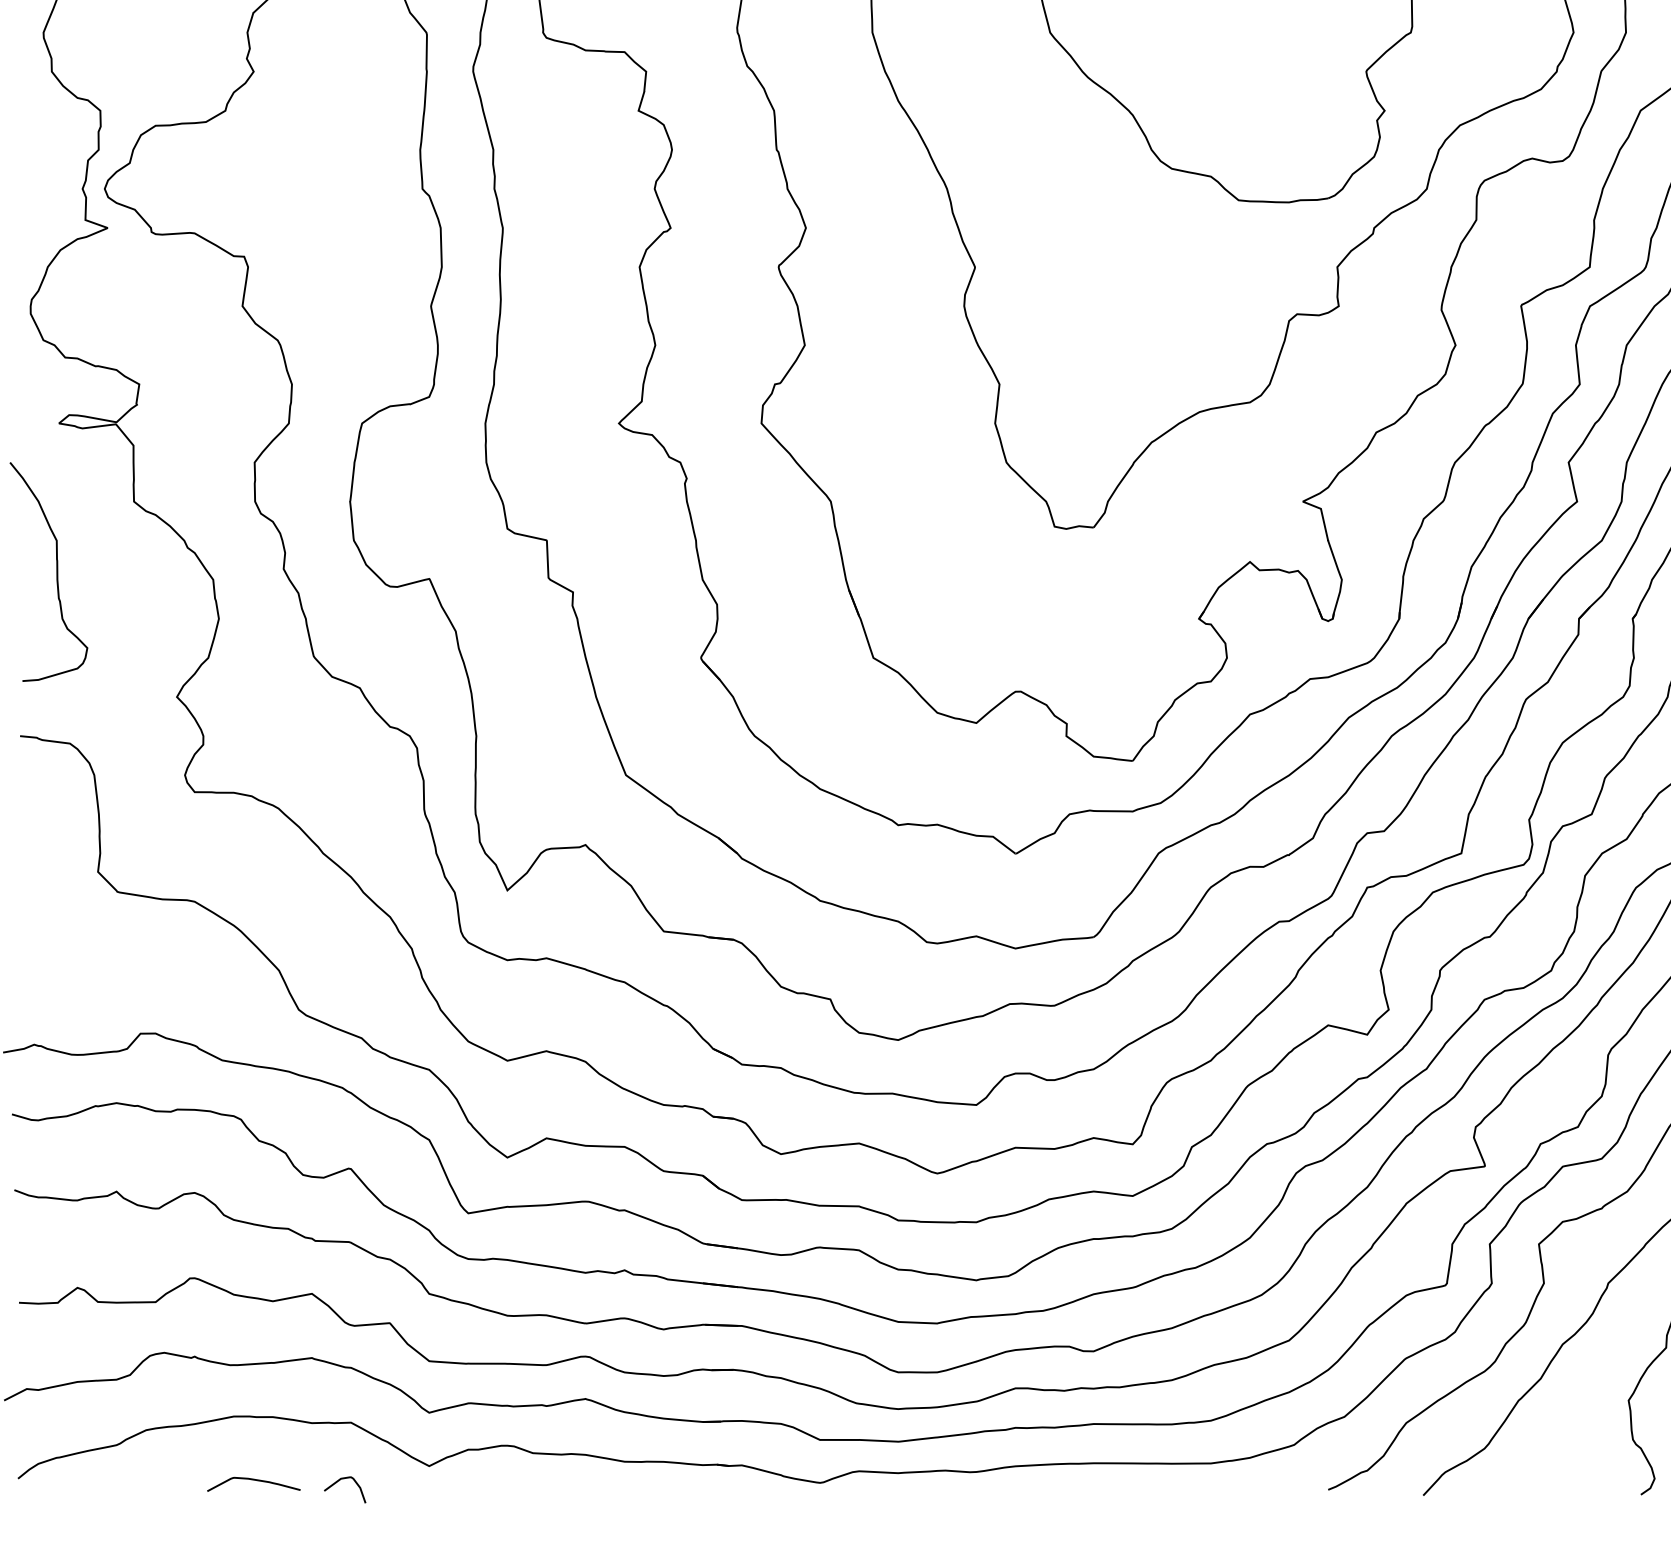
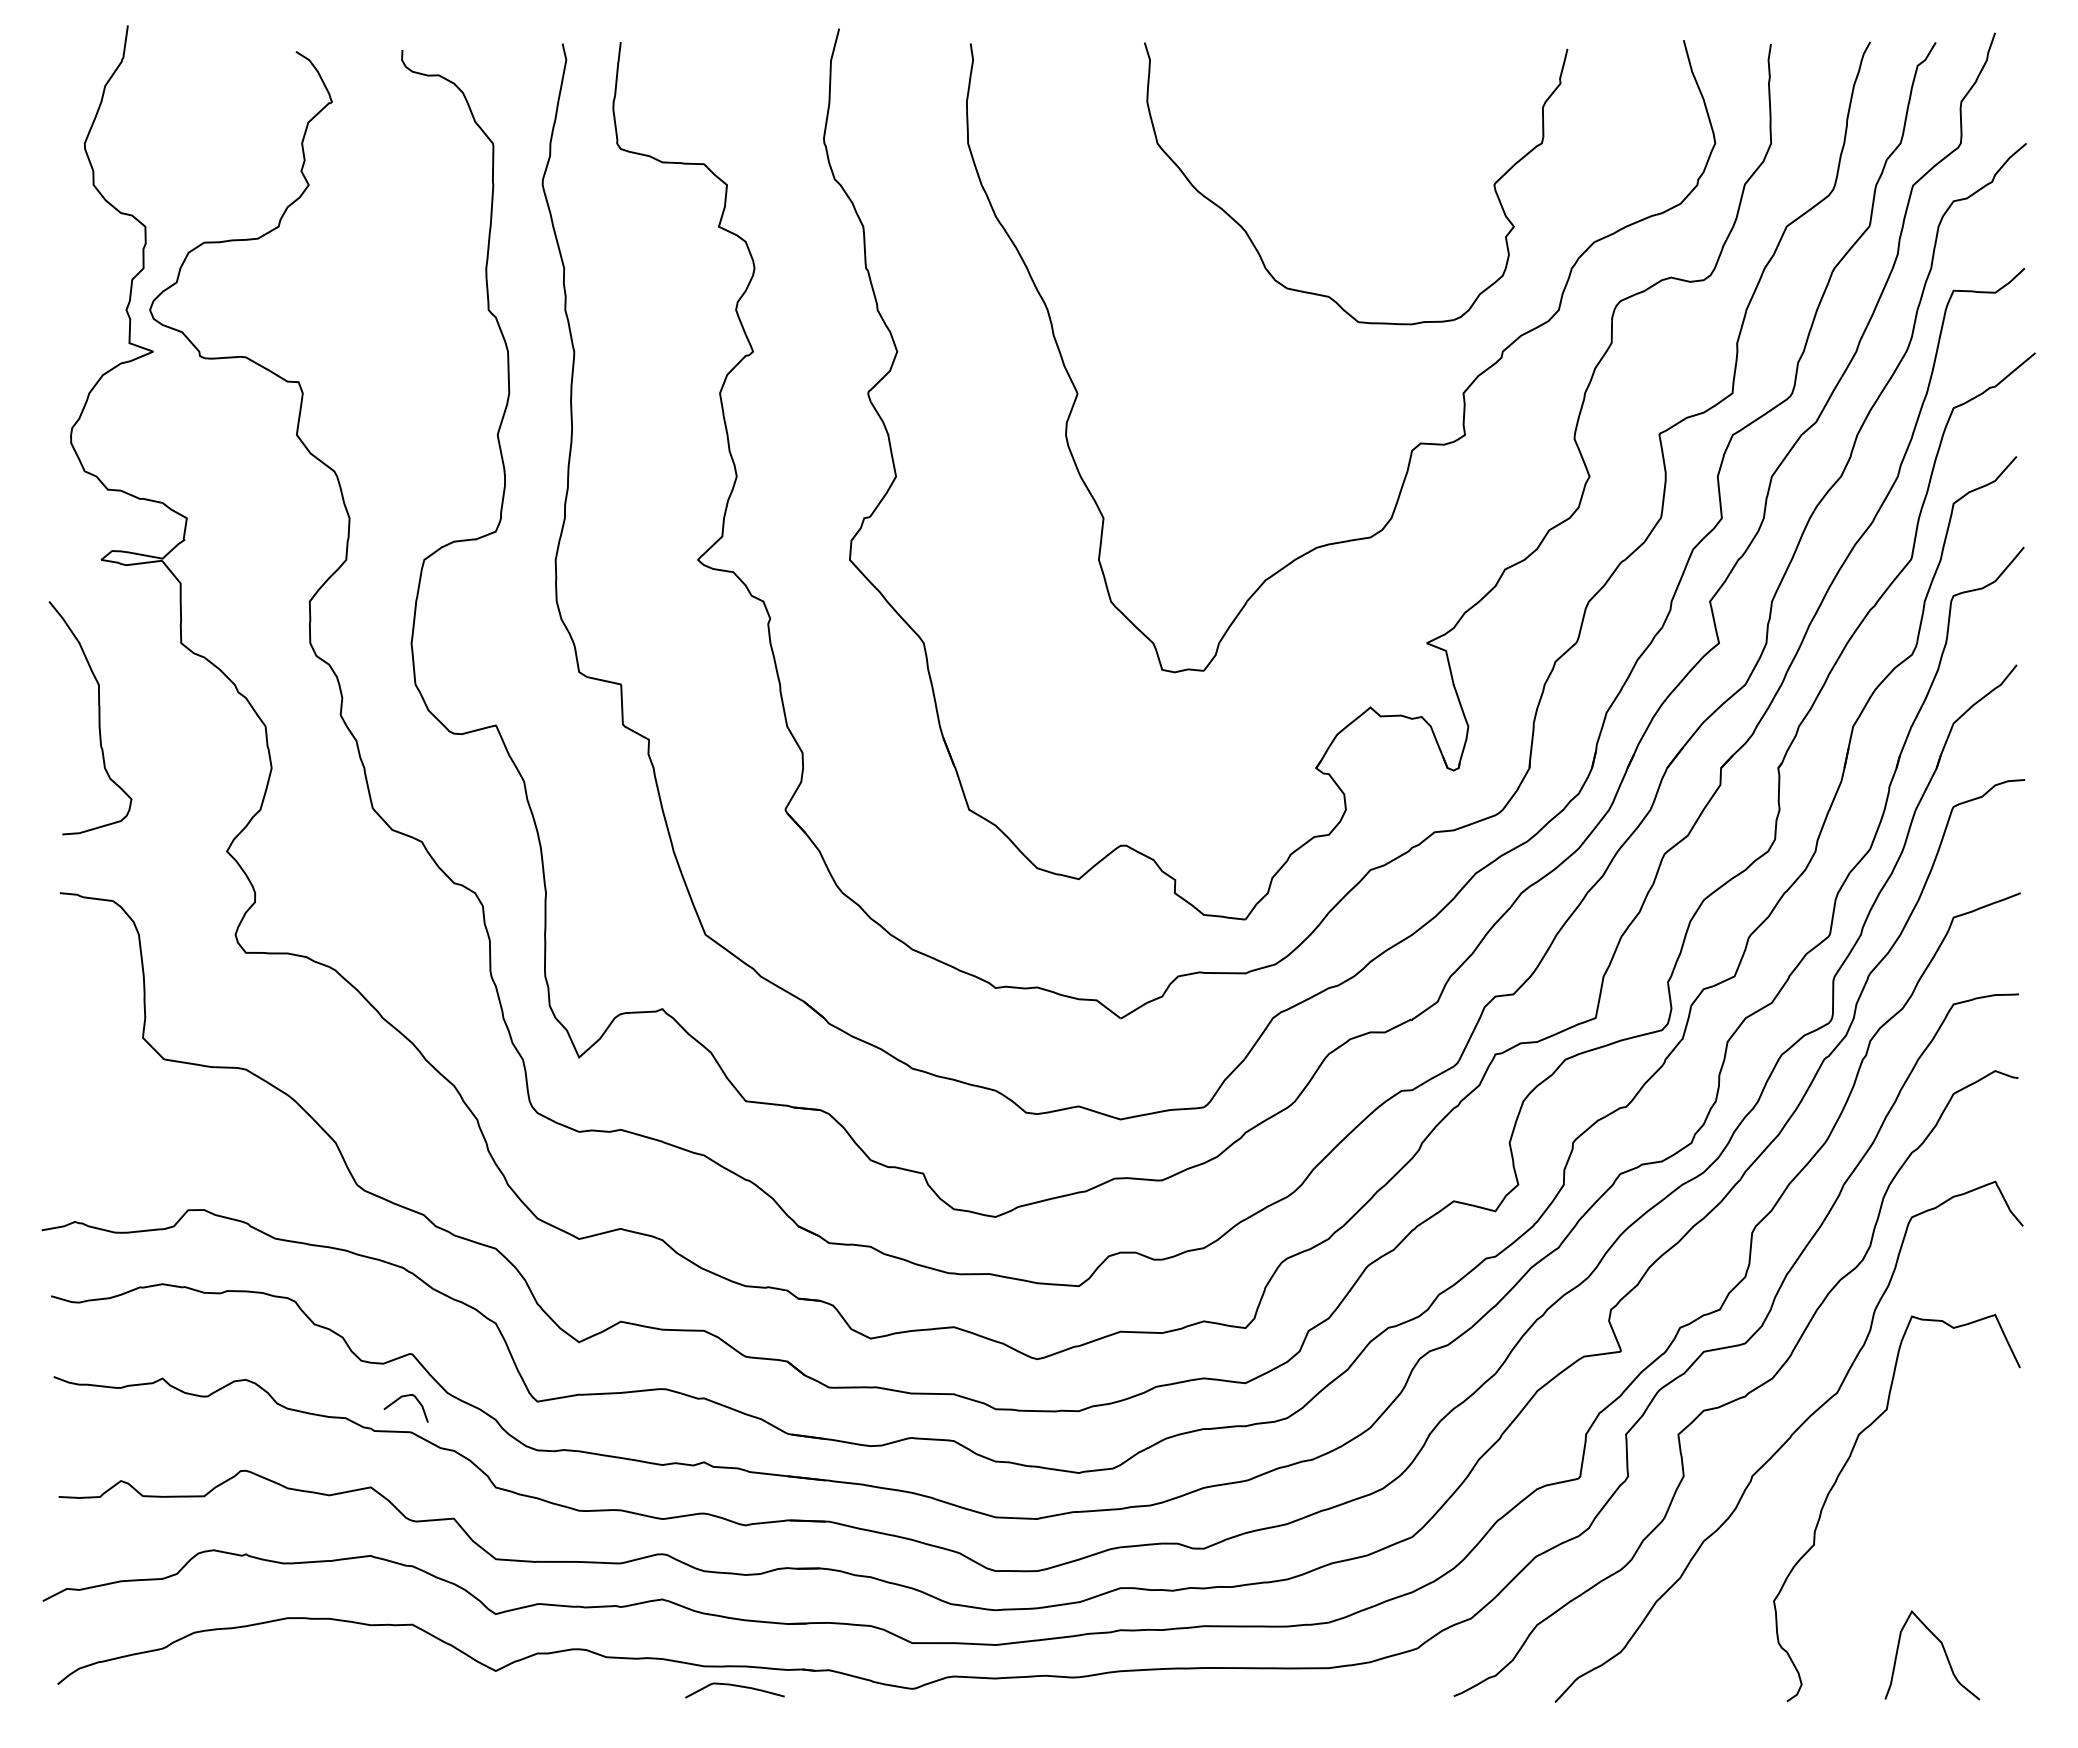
curve: (253, 1480) -> (734, 1686), moved
curve: (337, 1482) -> (398, 1400), moved

